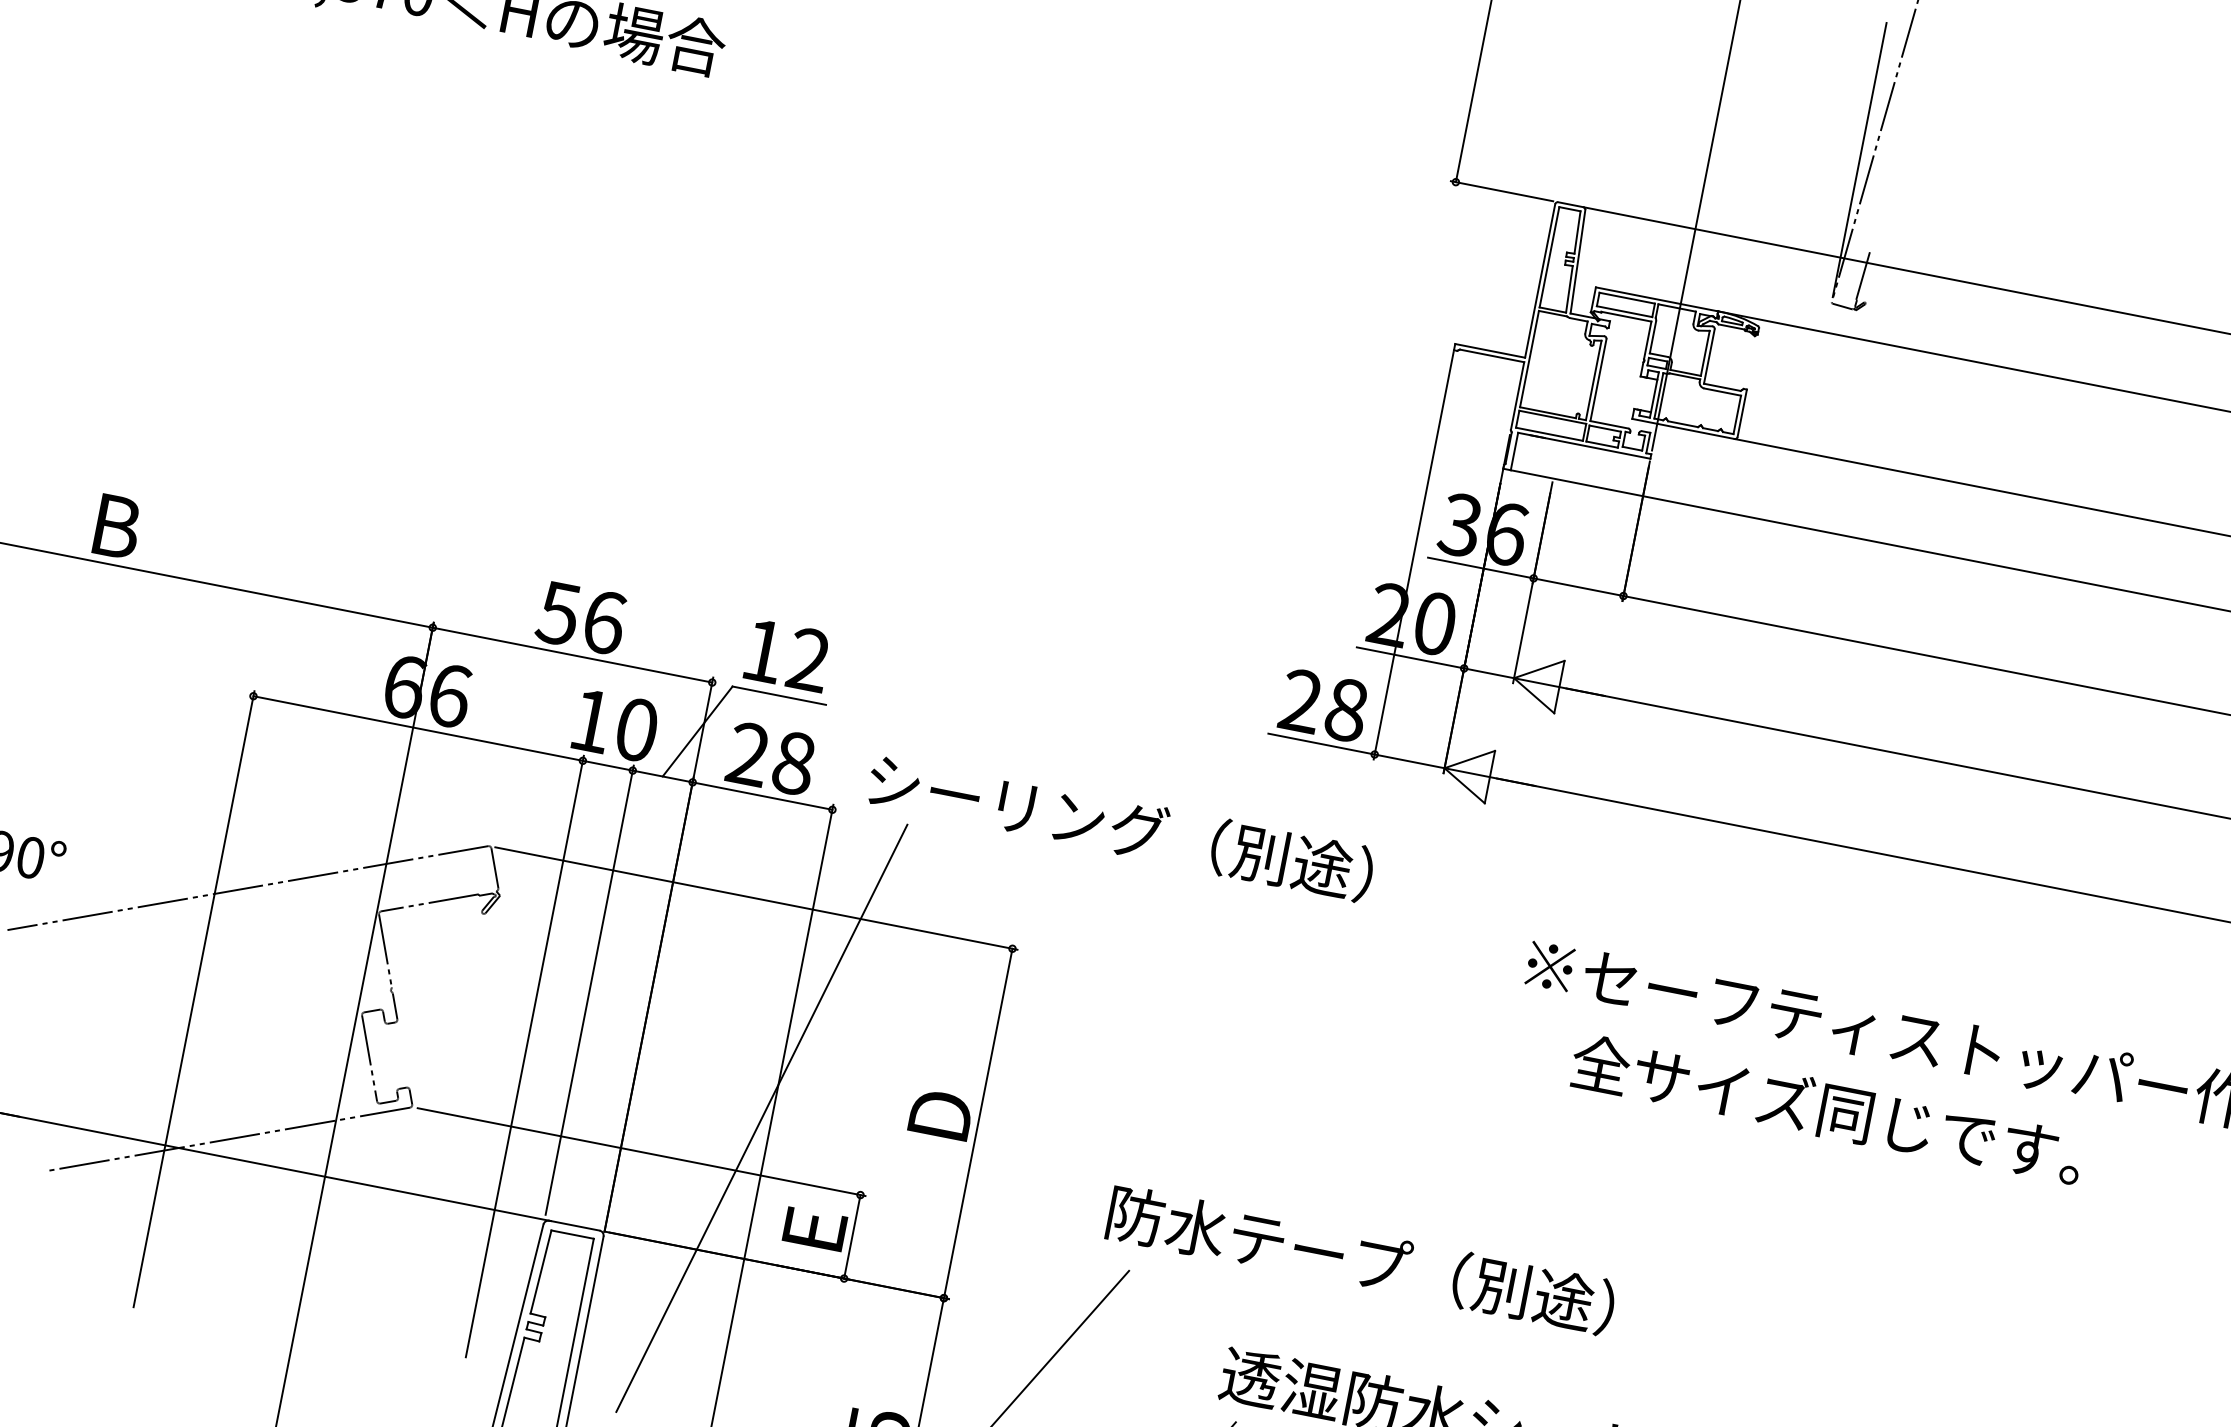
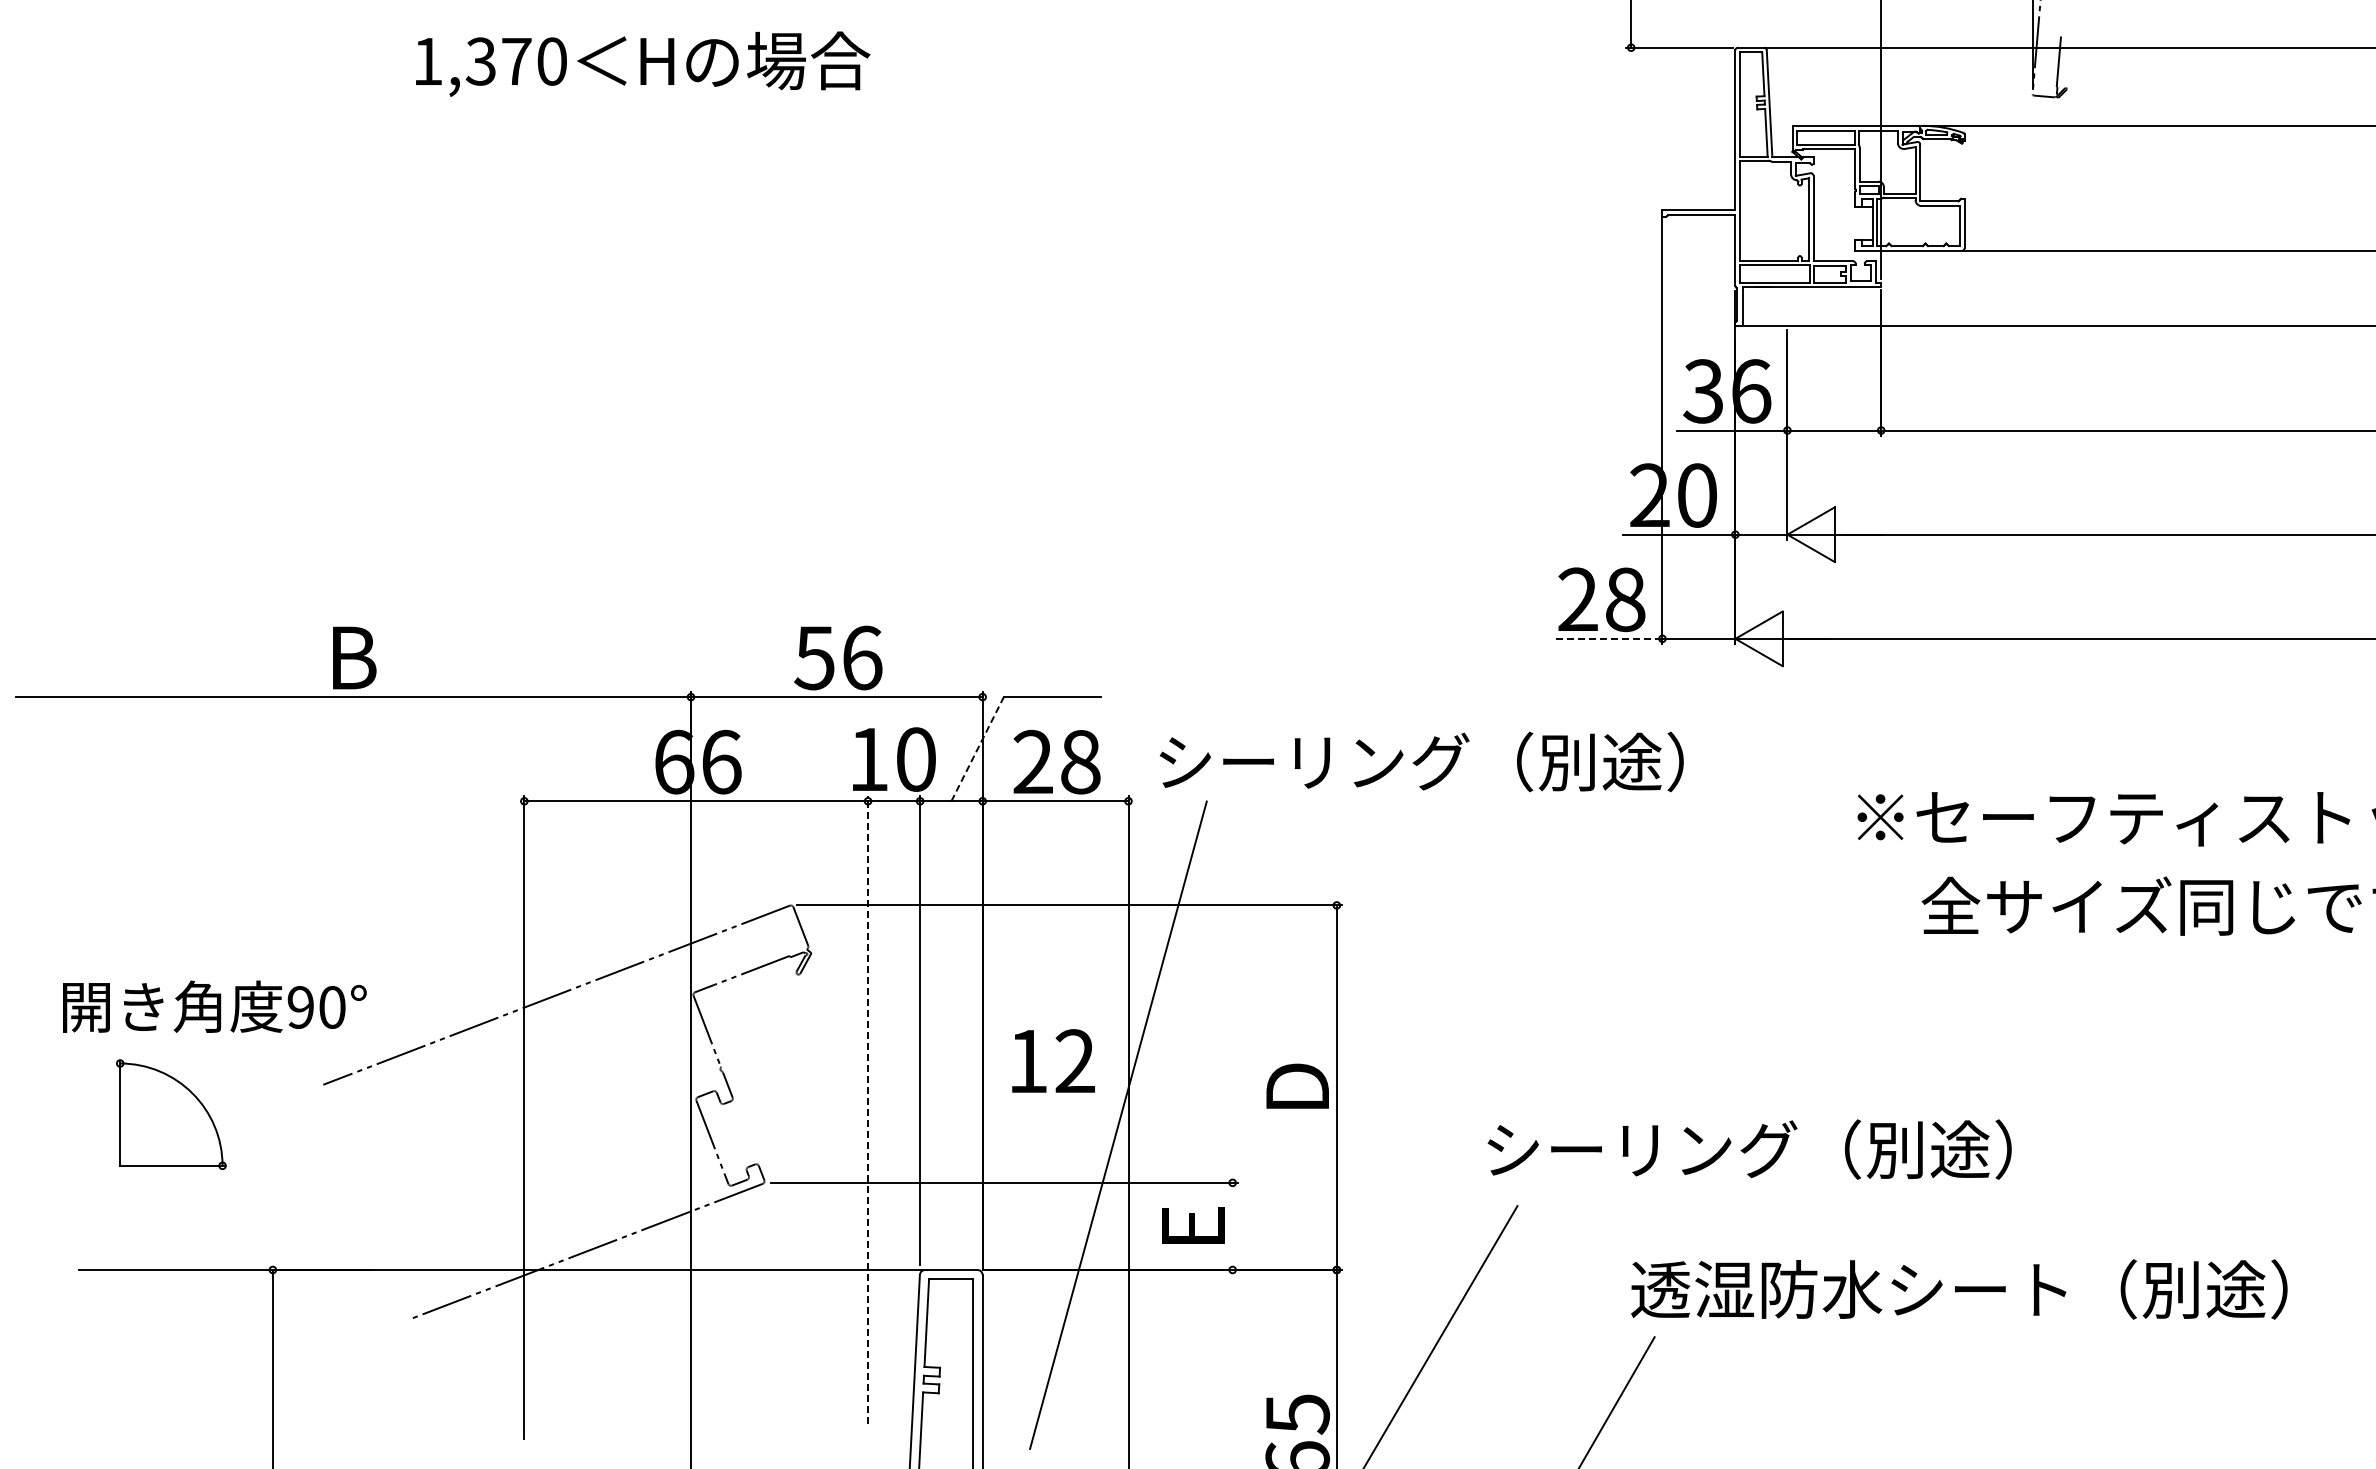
text: (788, 655) -> (1053, 1060), moved
line: (697, 730) -> (977, 748), solid -> dashed
line: (1321, 743) -> (1606, 638), solid -> dashed
line: (525, 1056) -> (868, 1109), solid -> dashed
line: (852, 1236) -> (1232, 1226), removed
text: (1259, 1240) -> (1642, 1149), 防水テープ（別途） -> シーリング（別途）

